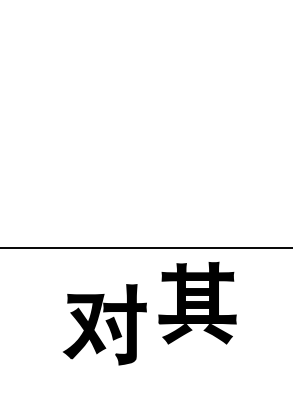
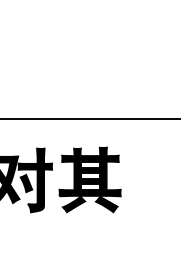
part: (197, 302) -> (90, 179), moved

